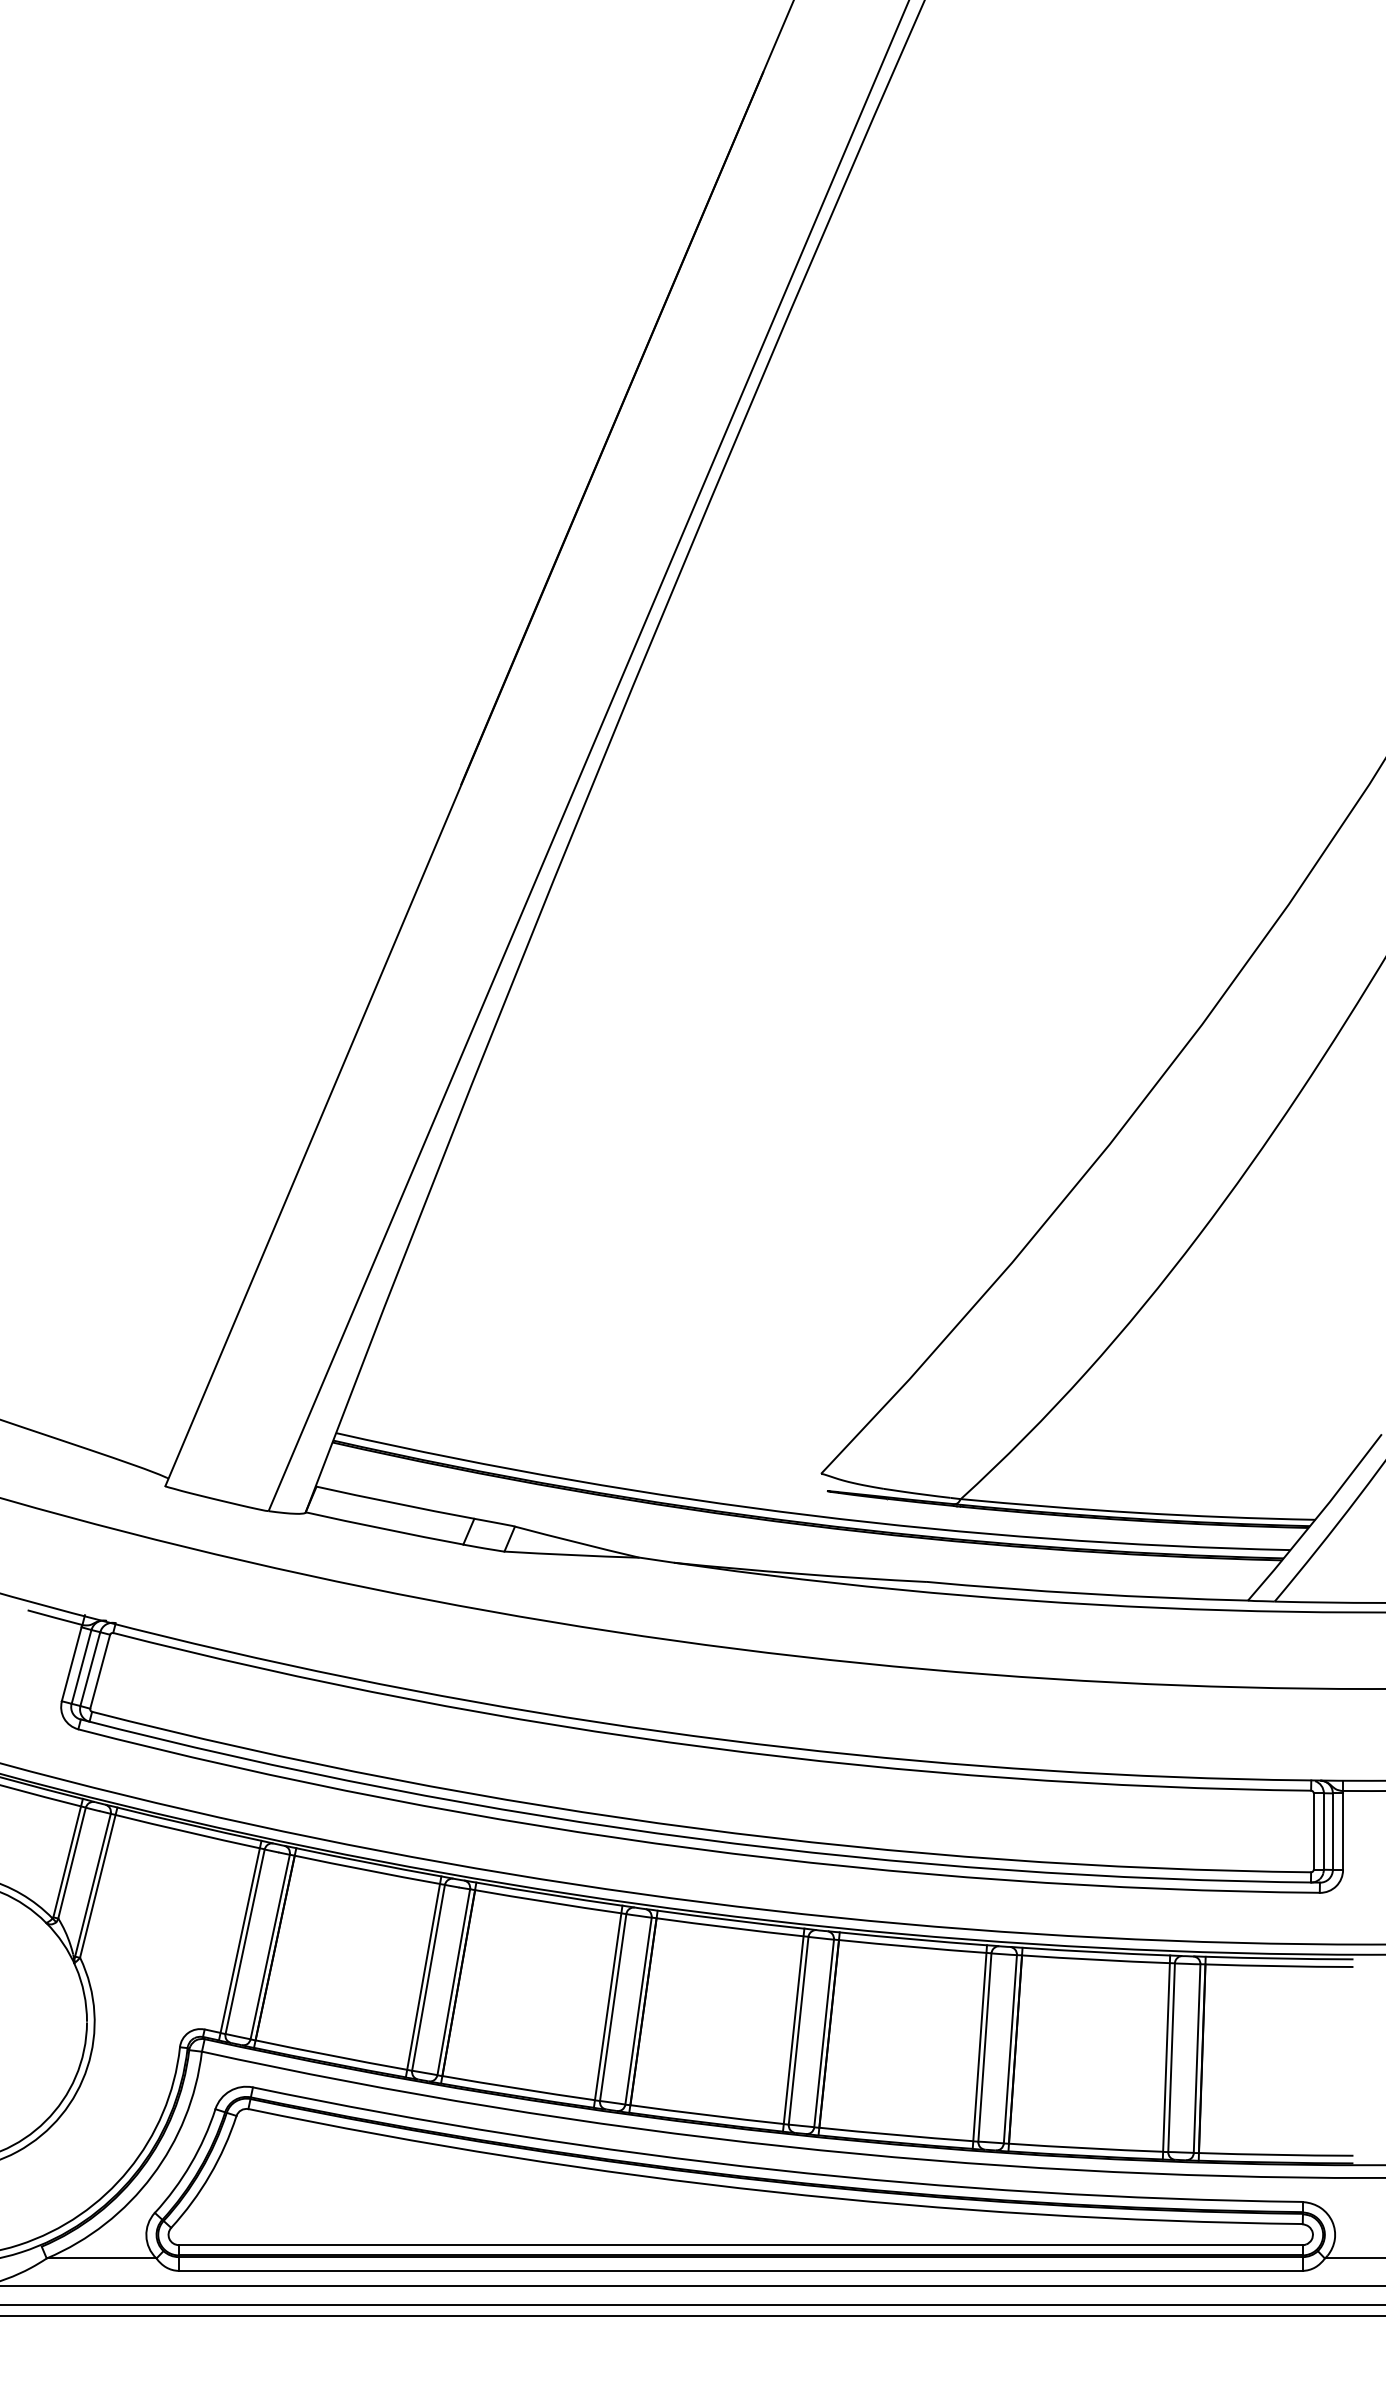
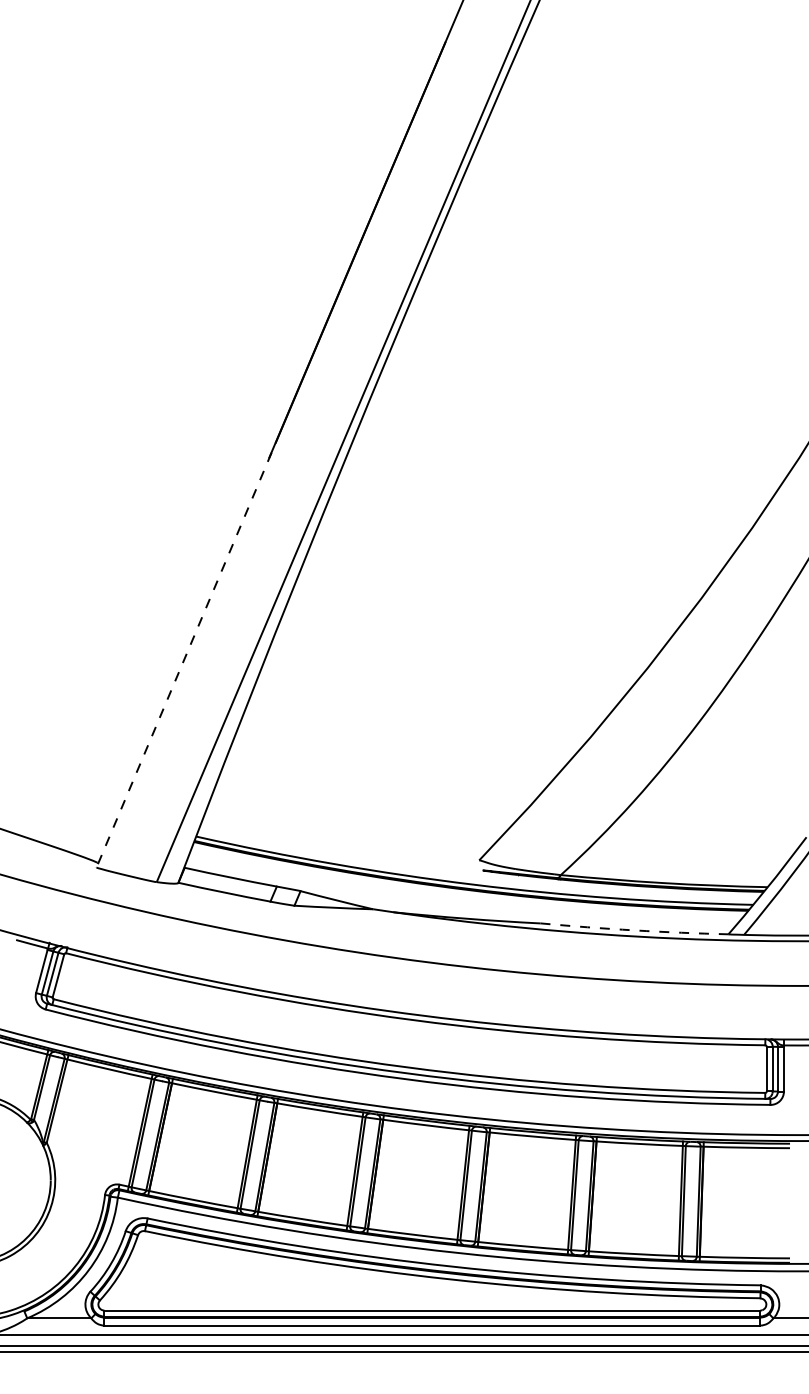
line: (321, 1116) -> (187, 651), solid -> dashed
arc: (1087, 1594) -> (634, 930), solid -> dashed

